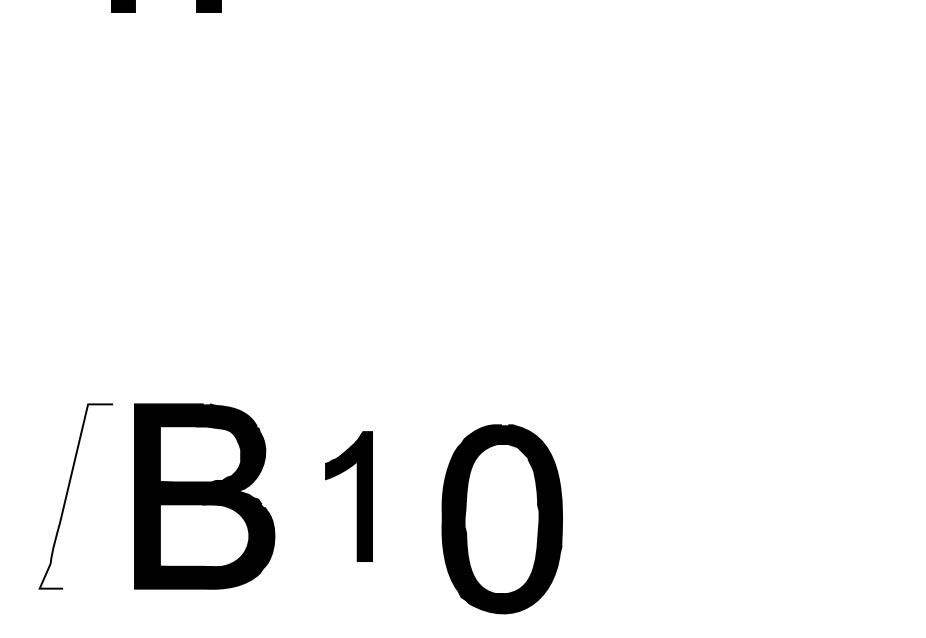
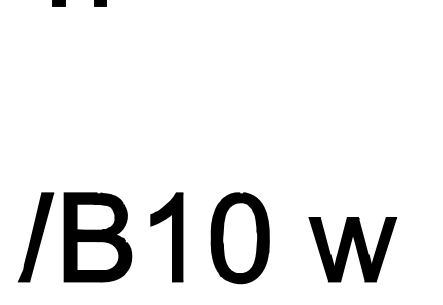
fill: (76, 496) -> (36, 237), added
part: (347, 496) -> (166, 237), size x1.43
part: (500, 519) -> (239, 238), moved
part: (736, 521) -> (352, 249), added

